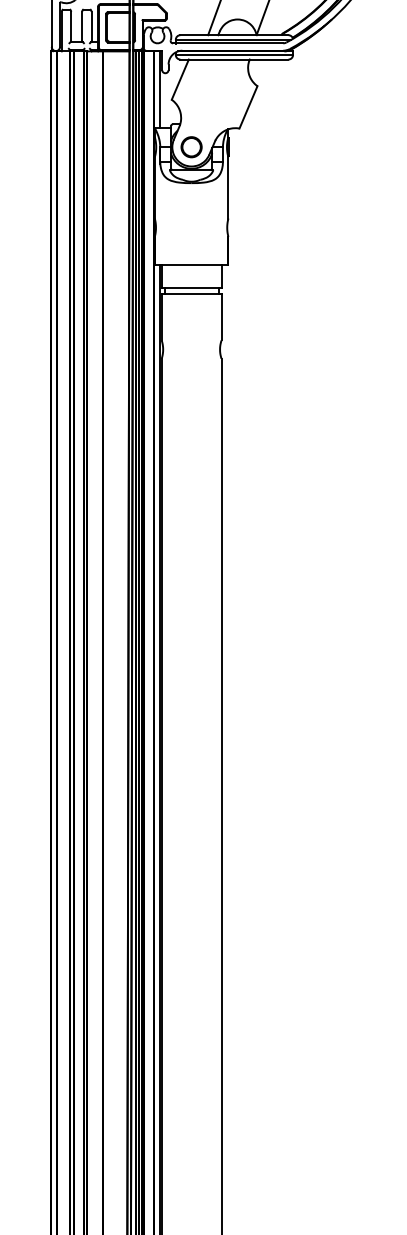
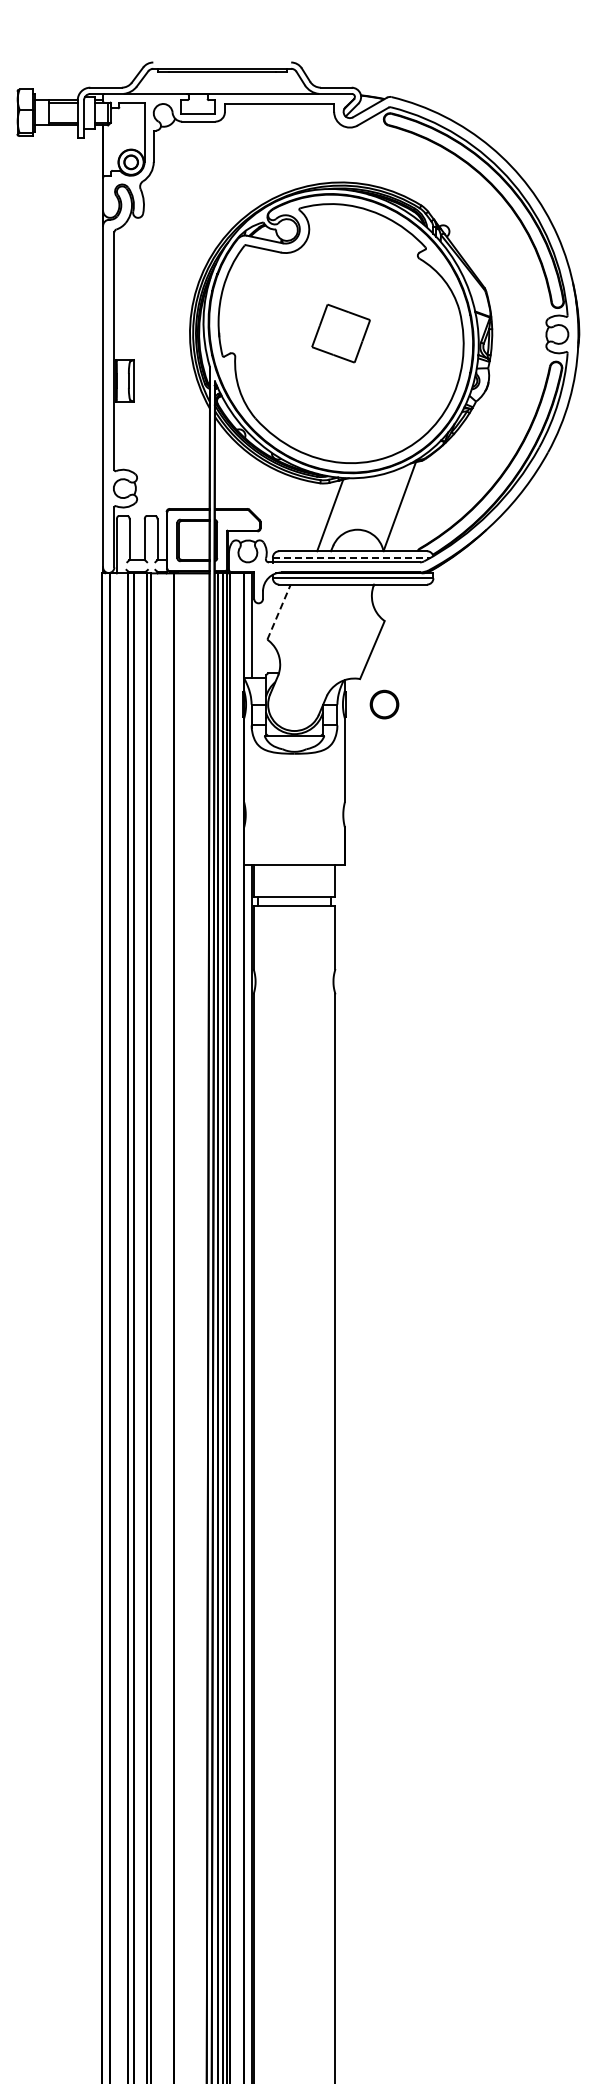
line: (233, 39) -> (352, 557), solid -> dashed
line: (180, 79) -> (279, 612), solid -> dashed
part: (191, 147) -> (384, 704), moved

